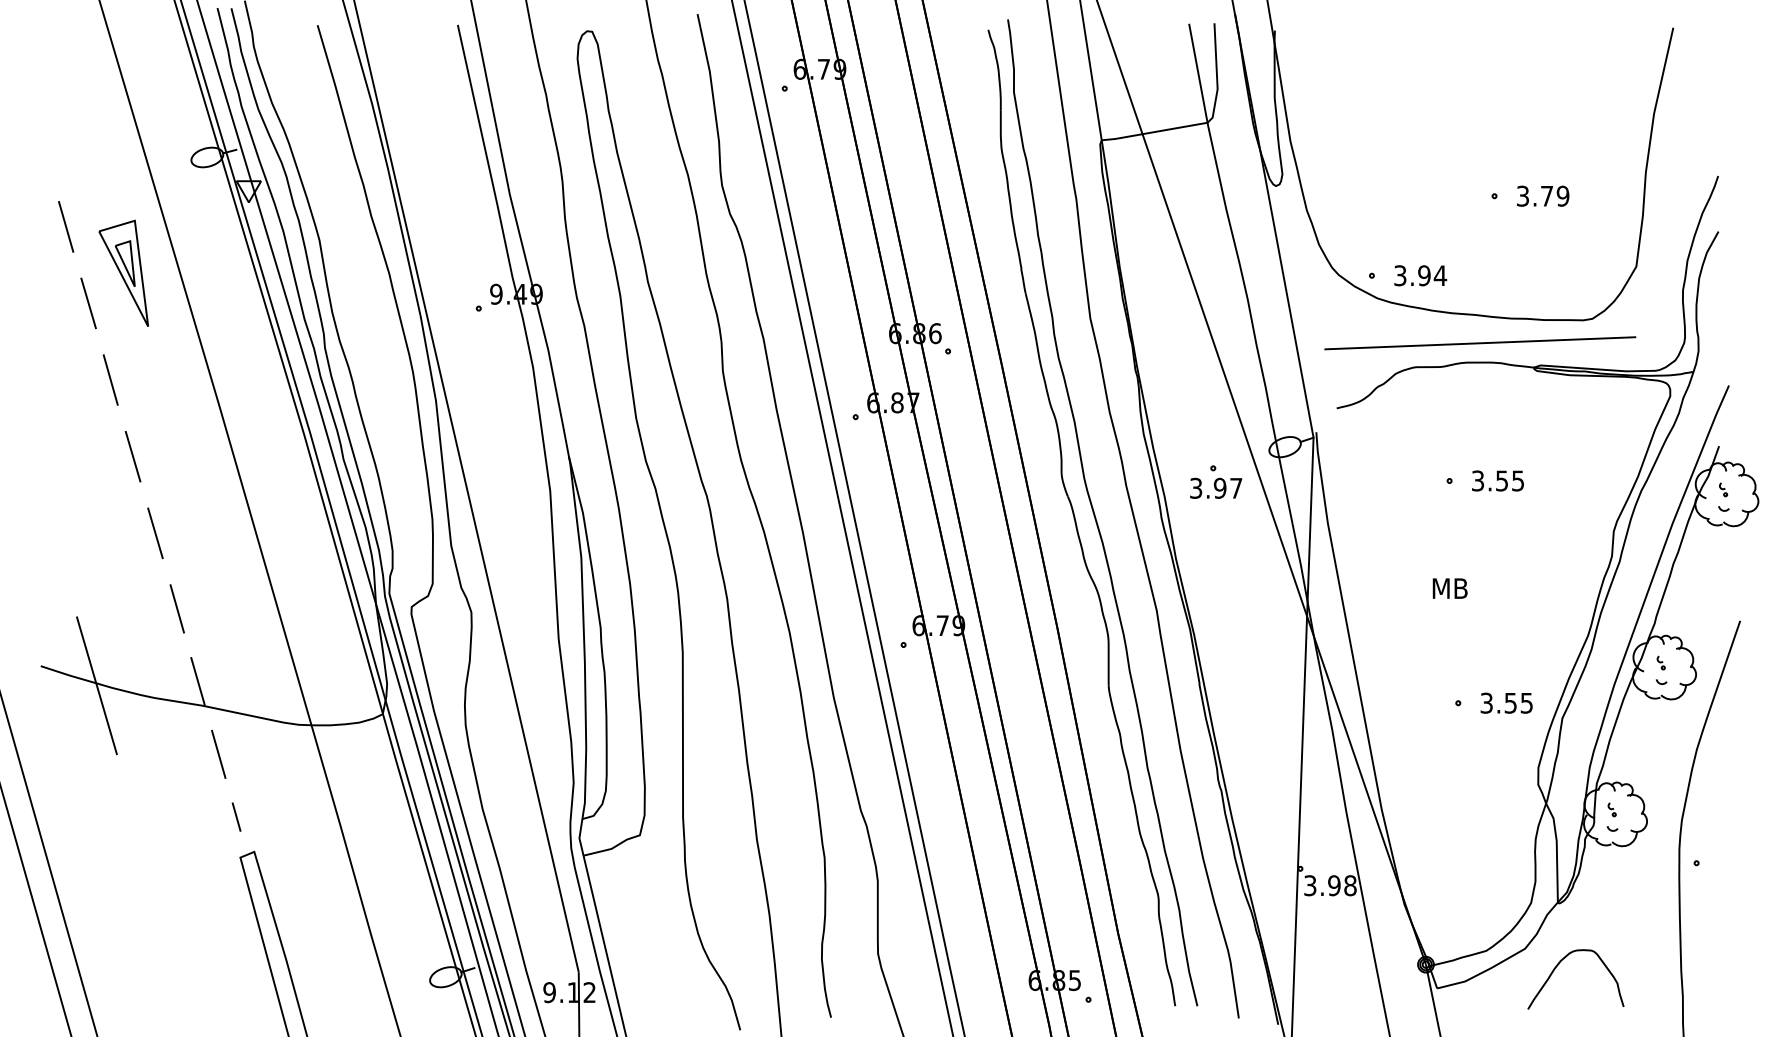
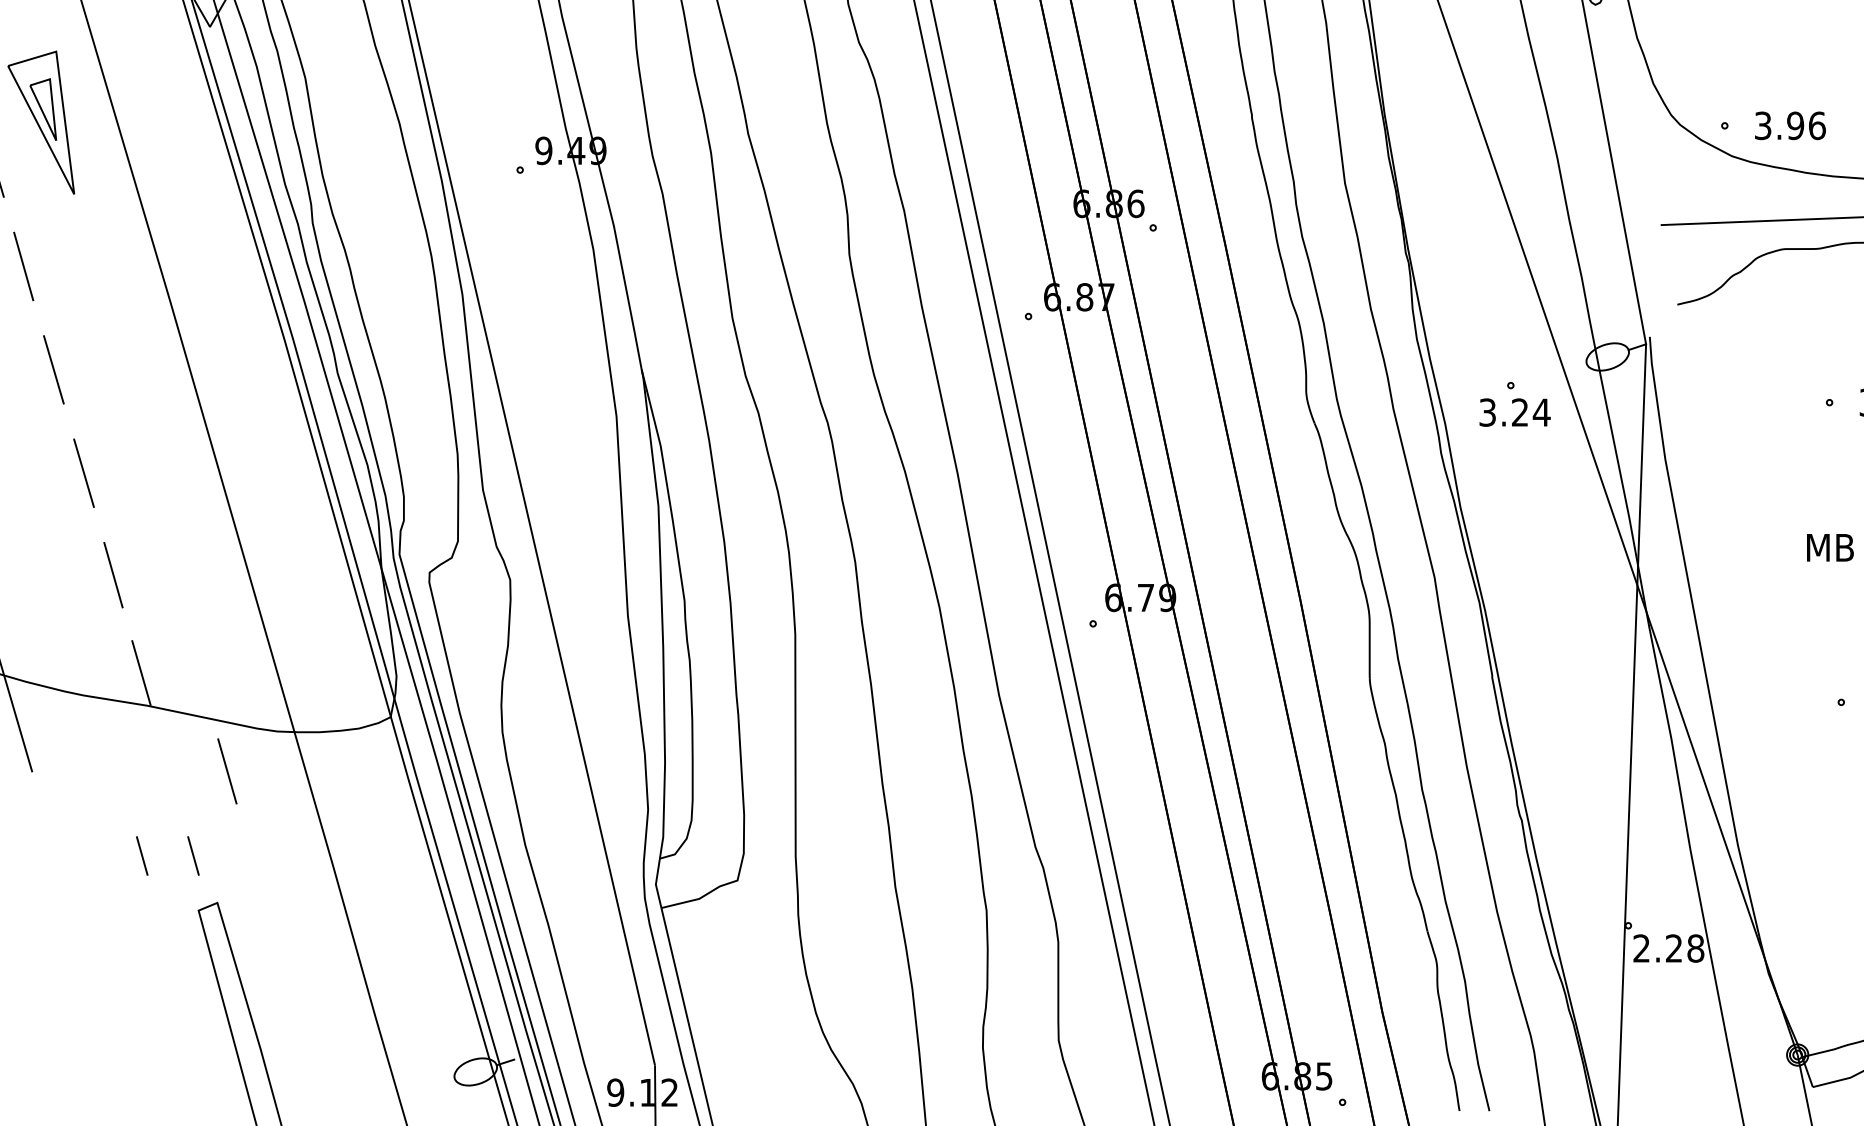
text: (1440, 275) -> (1817, 125), 3.94 -> 3.96
text: (1227, 488) -> (1530, 412), 3.97 -> 3.24
line: (218, 753) -> (227, 770), moved
line: (198, 816) -> (142, 855), added
text: (1322, 885) -> (1658, 948), 3.98 -> 2.28

